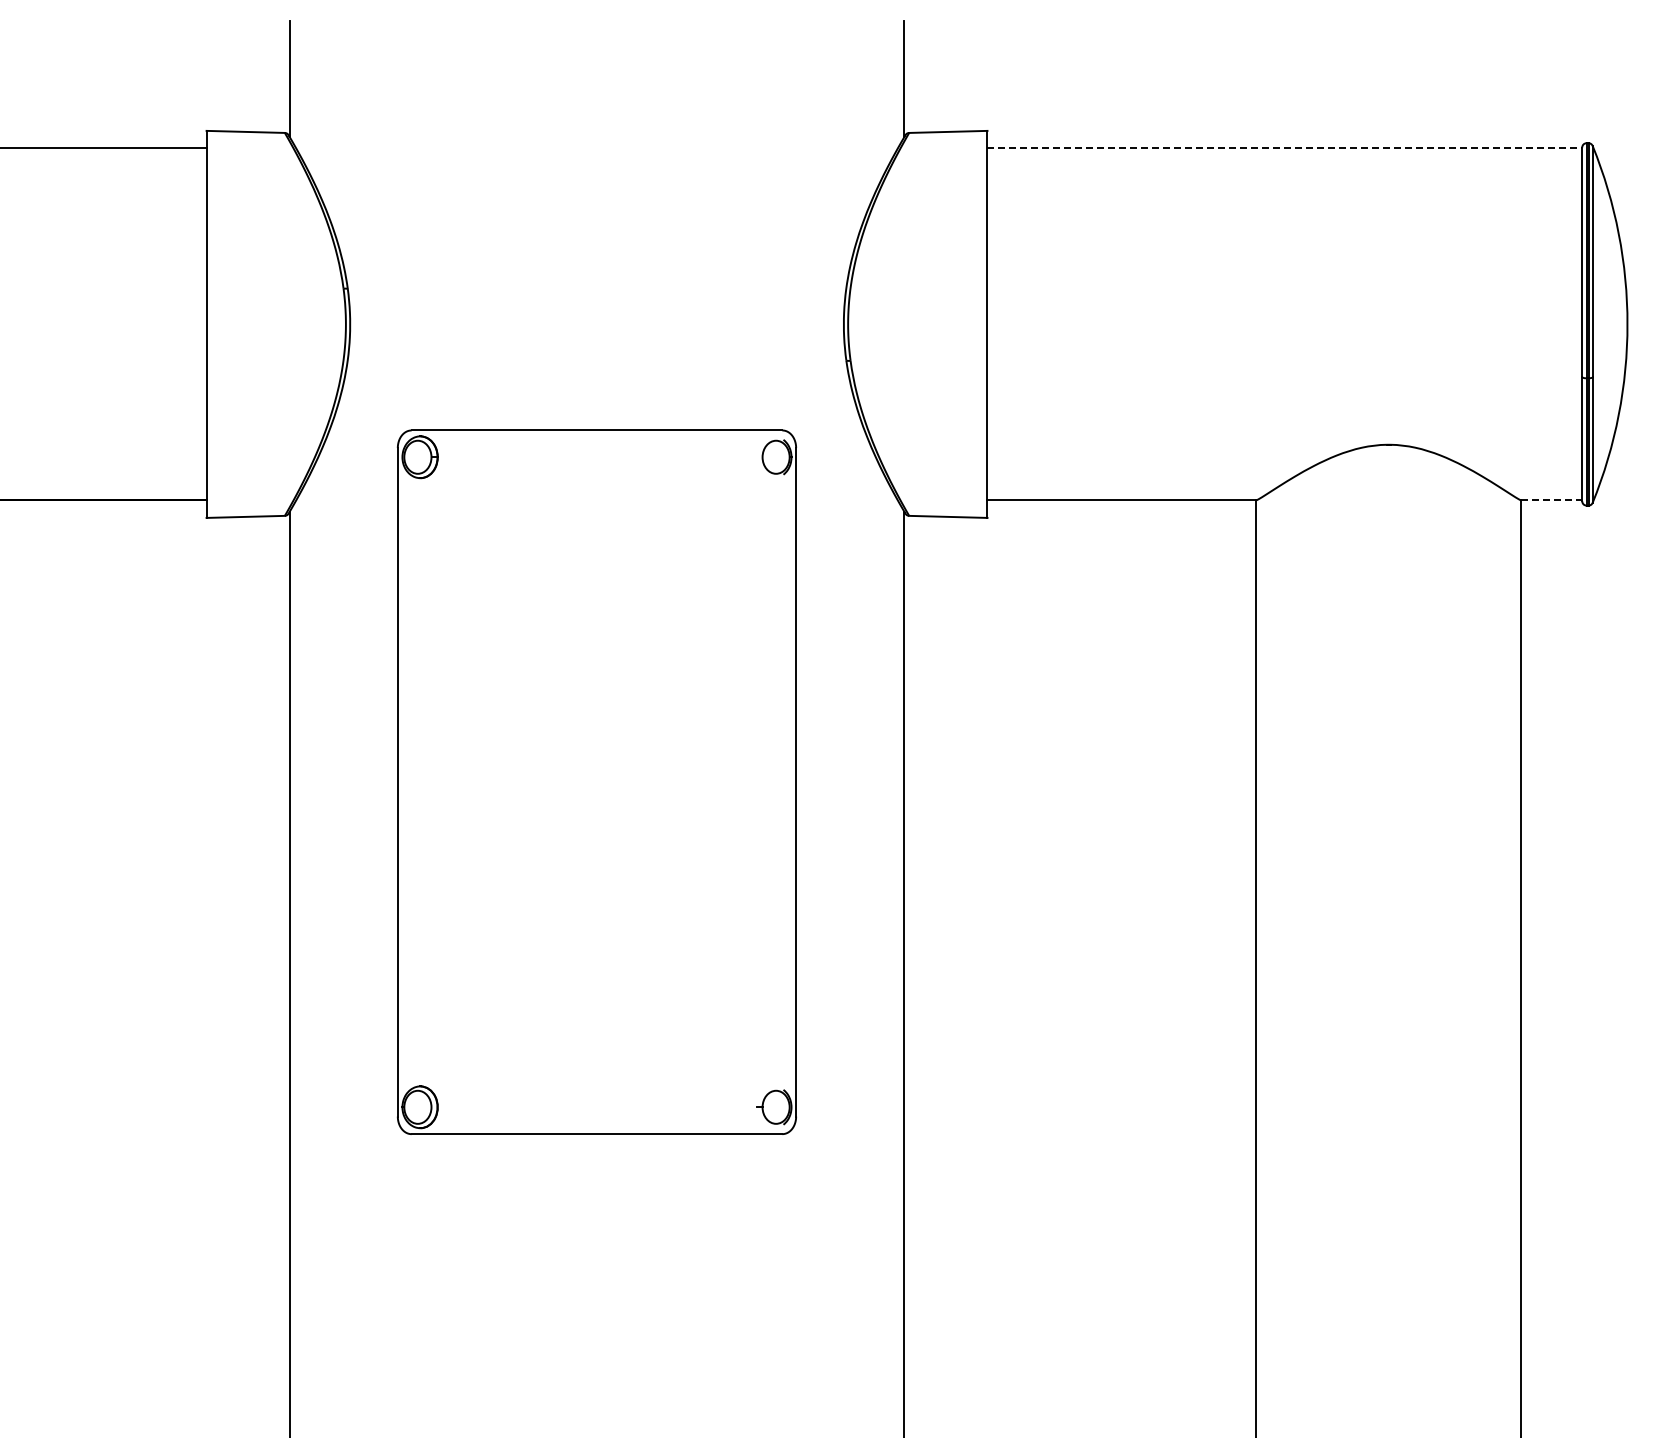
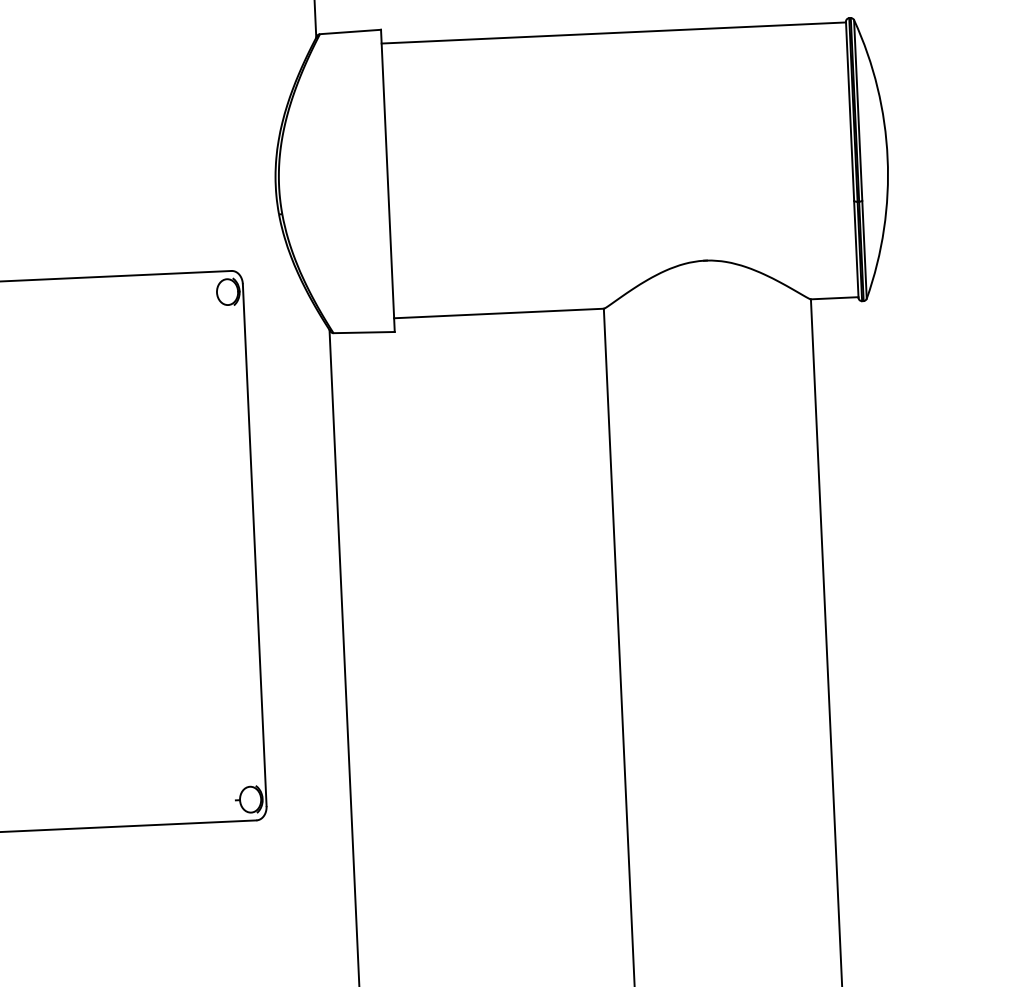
line: (1285, 148) -> (614, 32), dashed -> solid
line: (1551, 500) -> (834, 298), dashed -> solid

